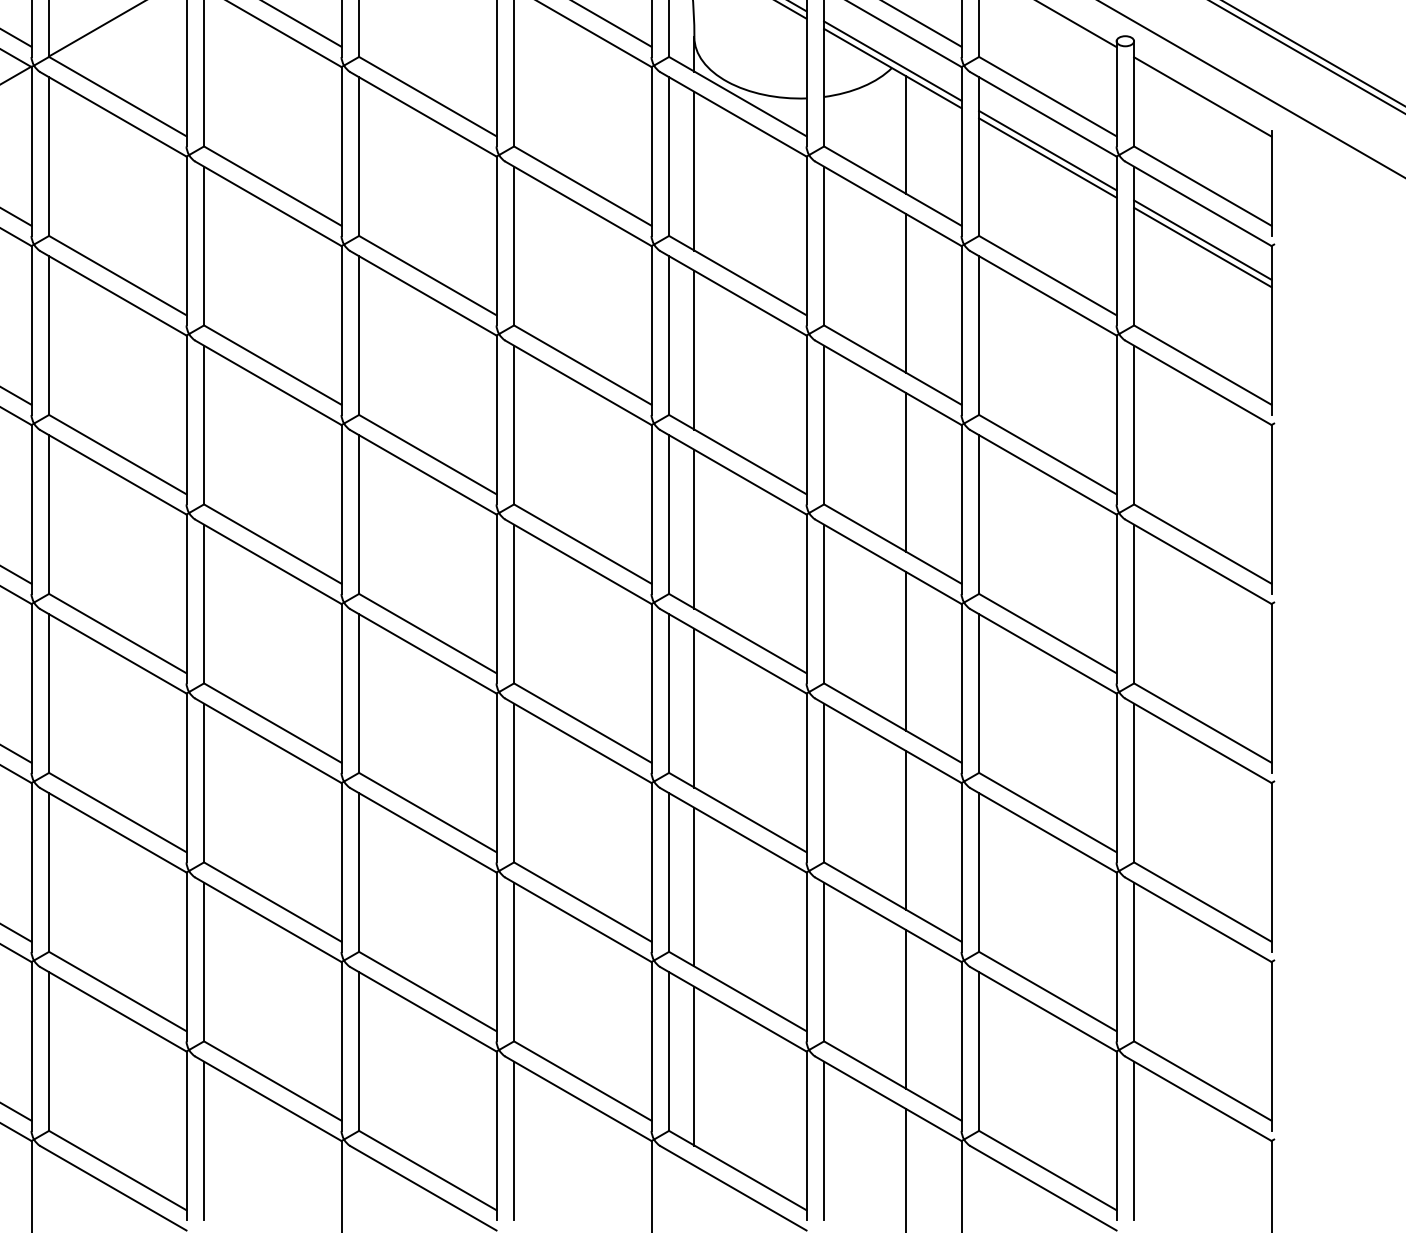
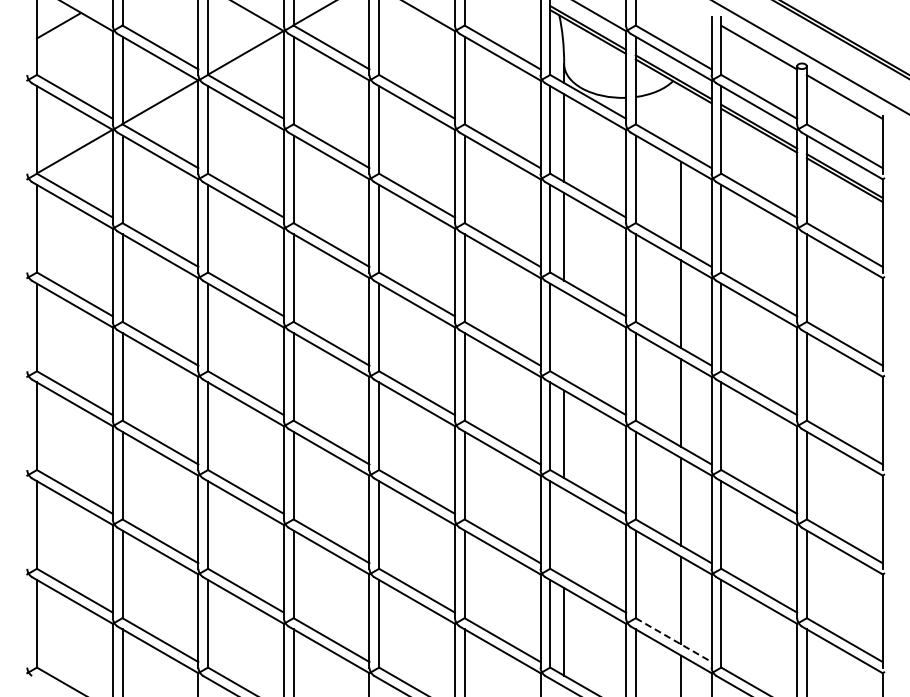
line: (906, 134) -> (681, 117), removed
line: (694, 529) -> (564, 335), removed
line: (694, 886) -> (564, 532), removed
line: (892, 1081) -> (673, 640), solid -> dashed

